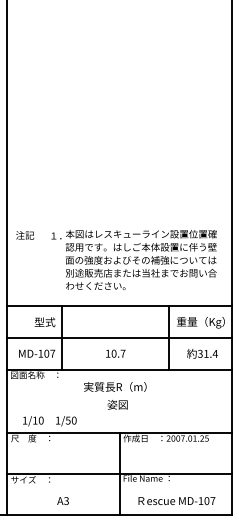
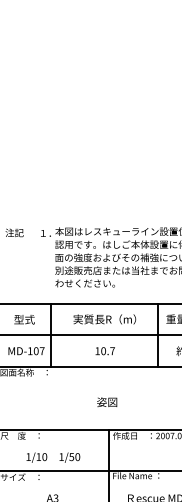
text: (44, 322) -> (24, 319), moved
text: (115, 386) -> (105, 318), moved
text: (49, 421) -> (53, 457), moved

